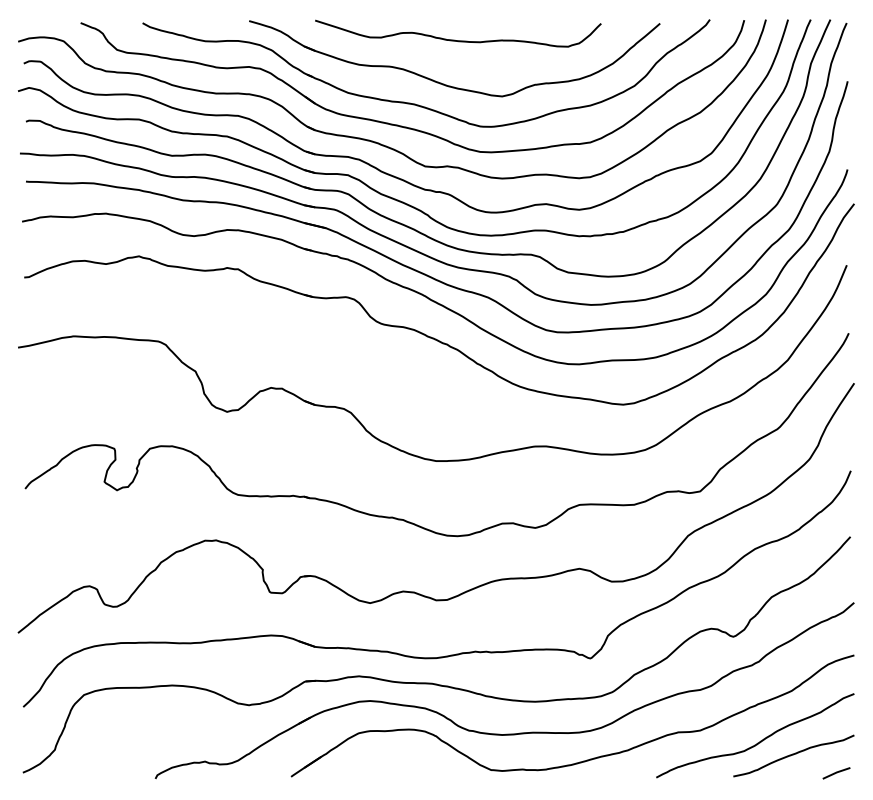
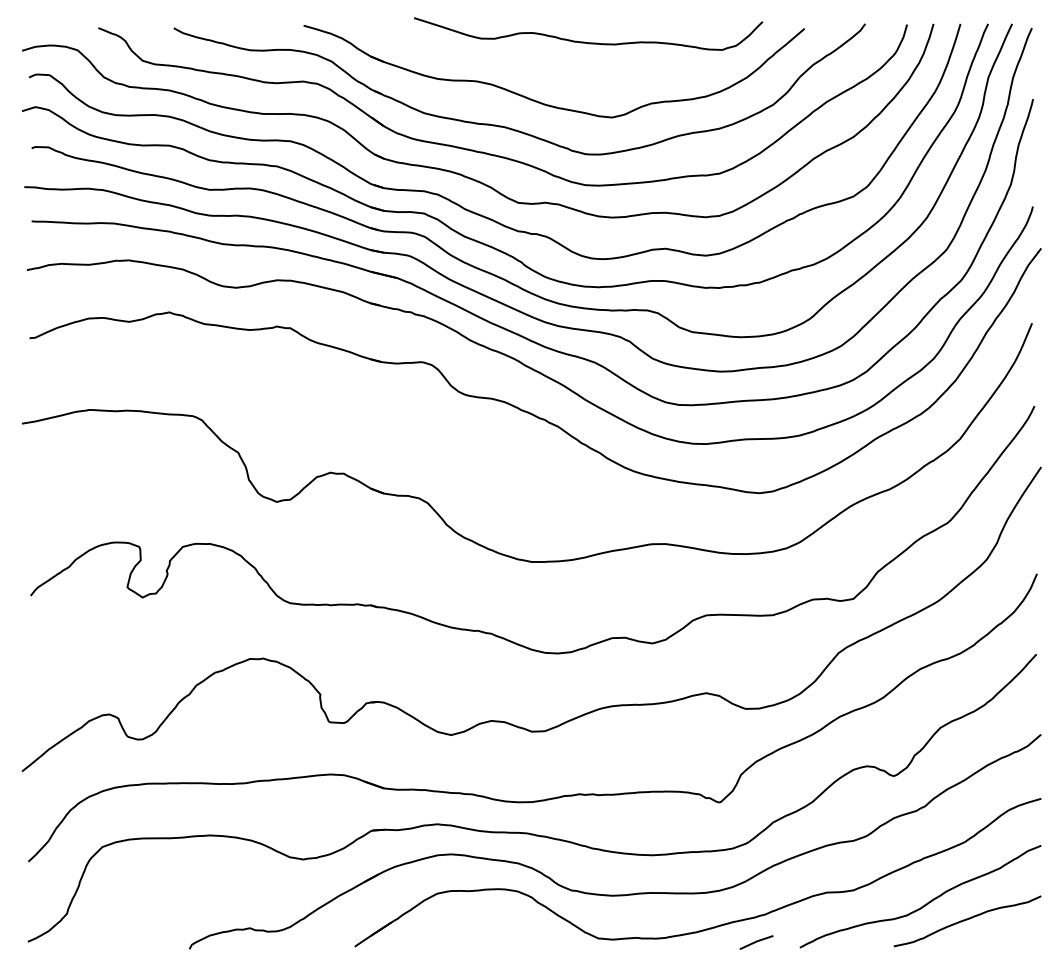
curve: (455, 39) -> (585, 41), moved
line: (836, 773) -> (756, 942), moved

